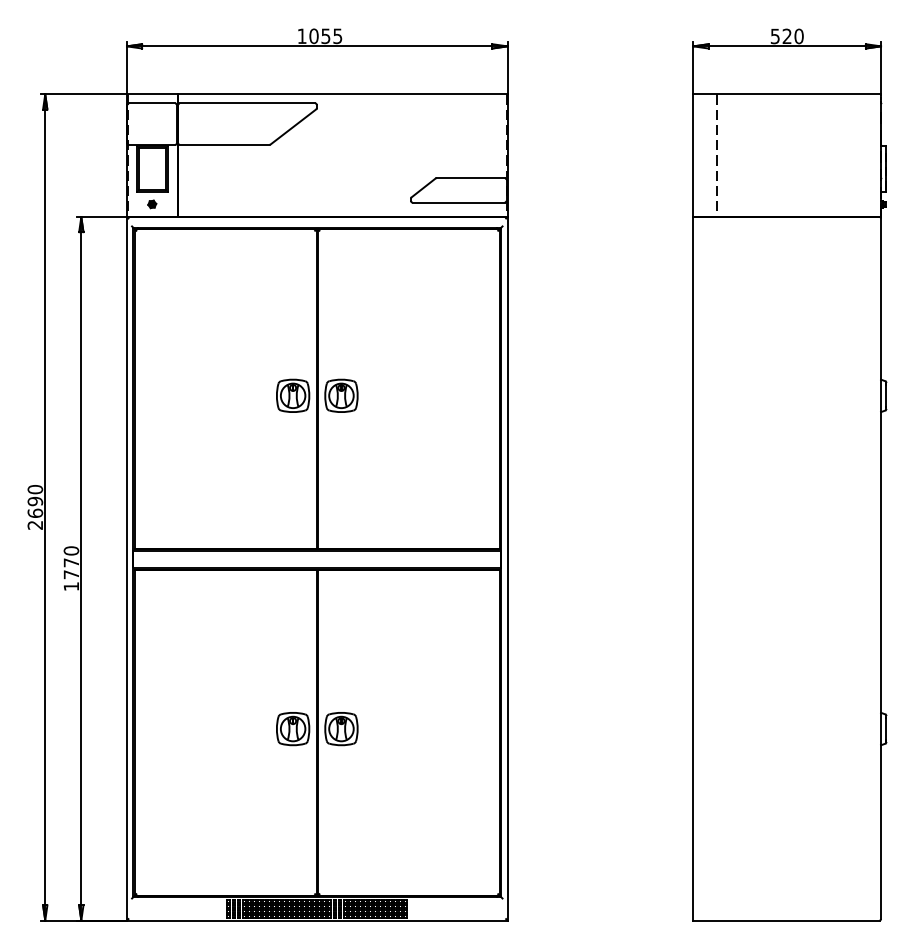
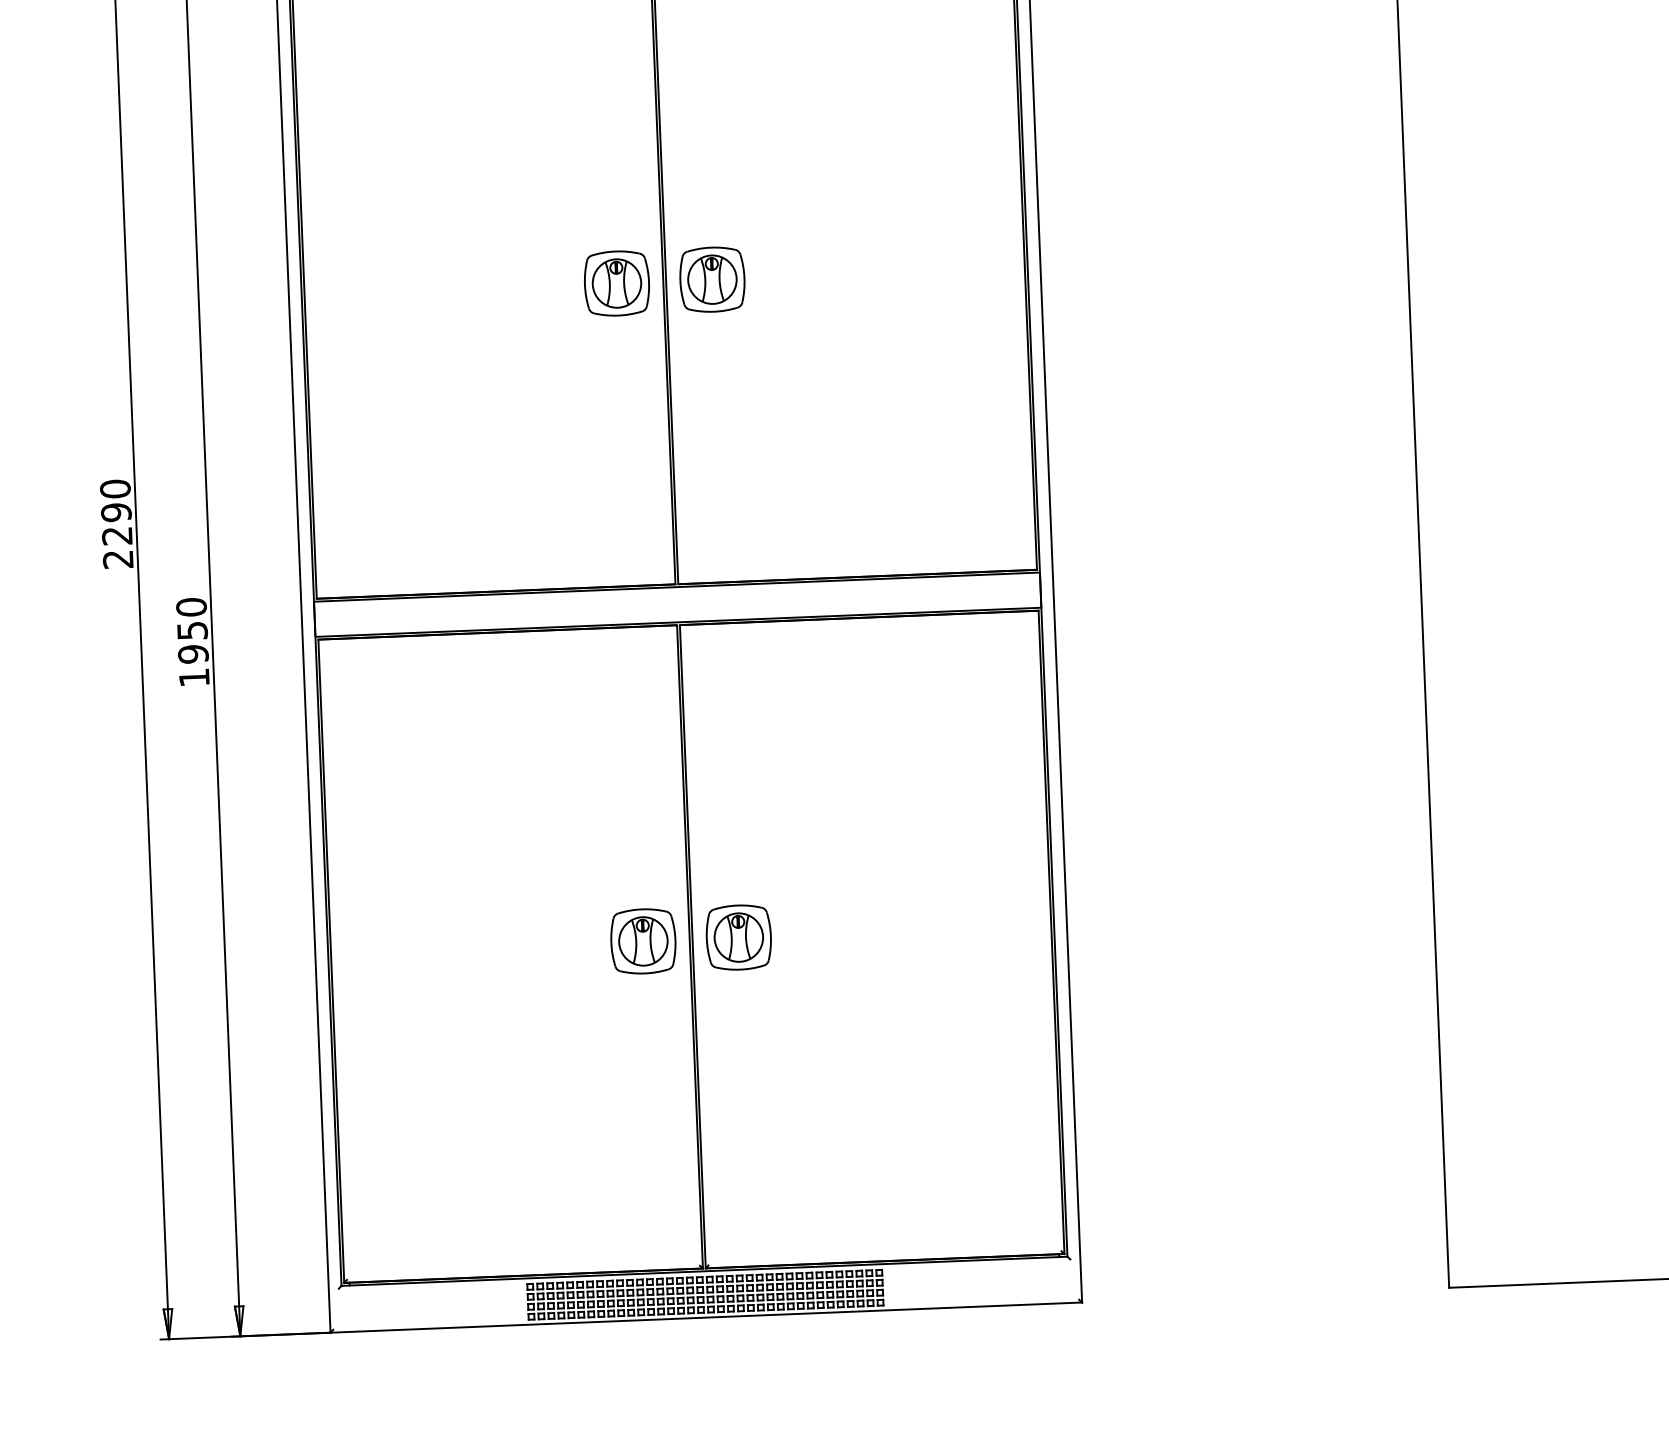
text: (35, 512) -> (117, 534), 2690 -> 2290
text: (71, 568) -> (193, 641), 1770 -> 1950

